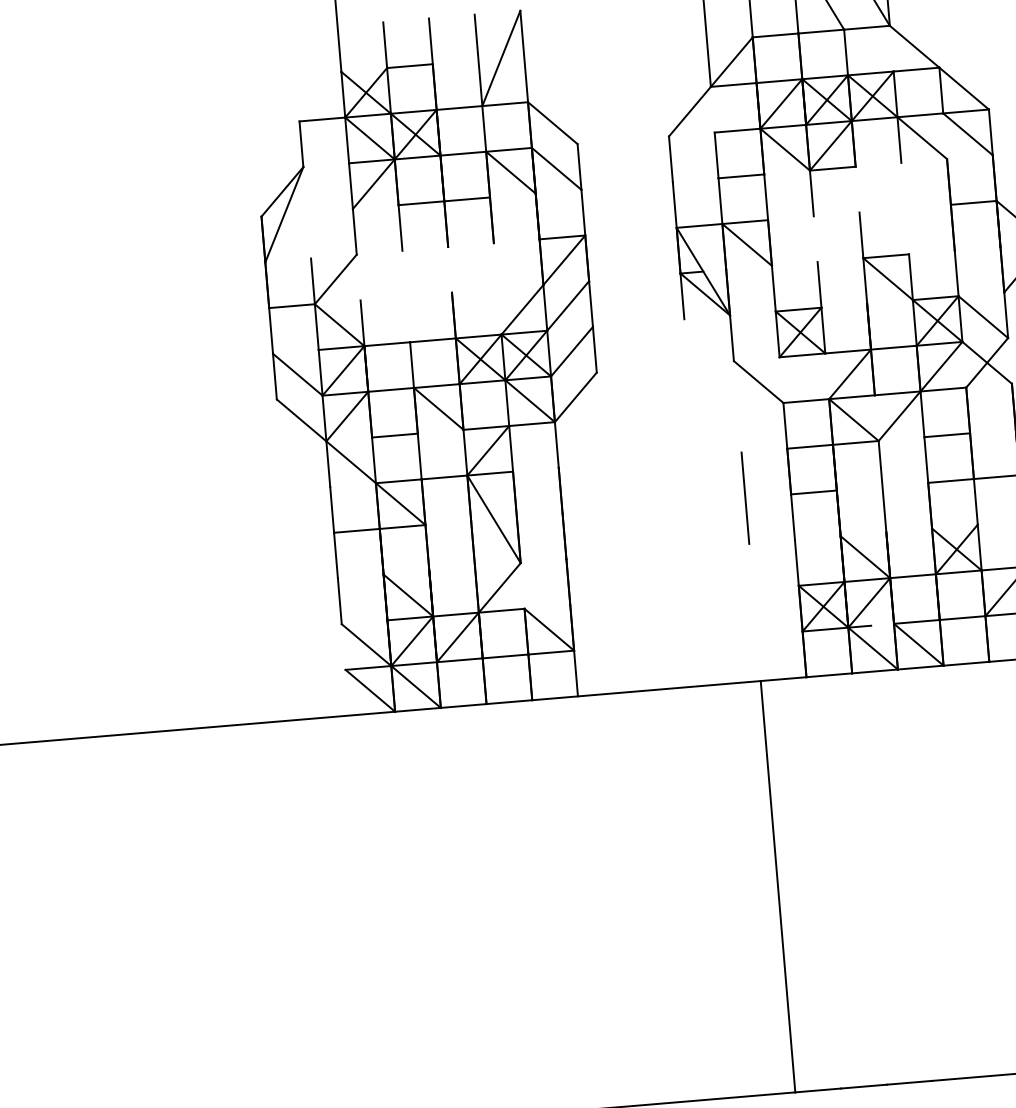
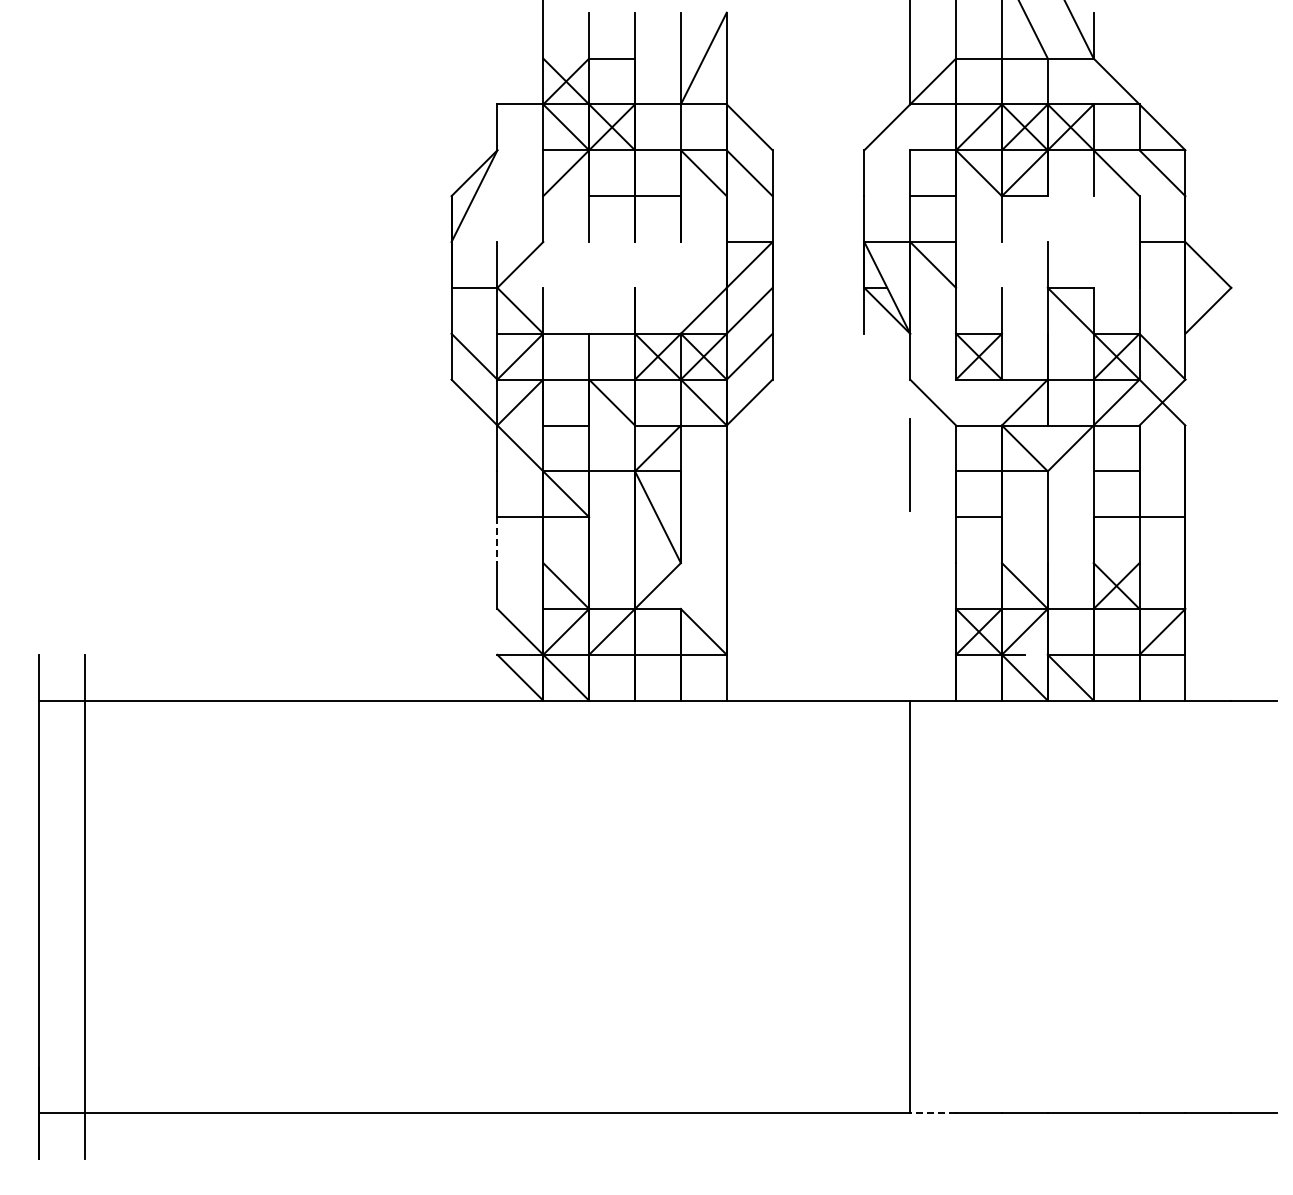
line: (744, 497) -> (909, 464), moved
line: (336, 555) -> (497, 540), solid -> dashed
line: (818, 1090) -> (933, 1113), solid -> dashed

